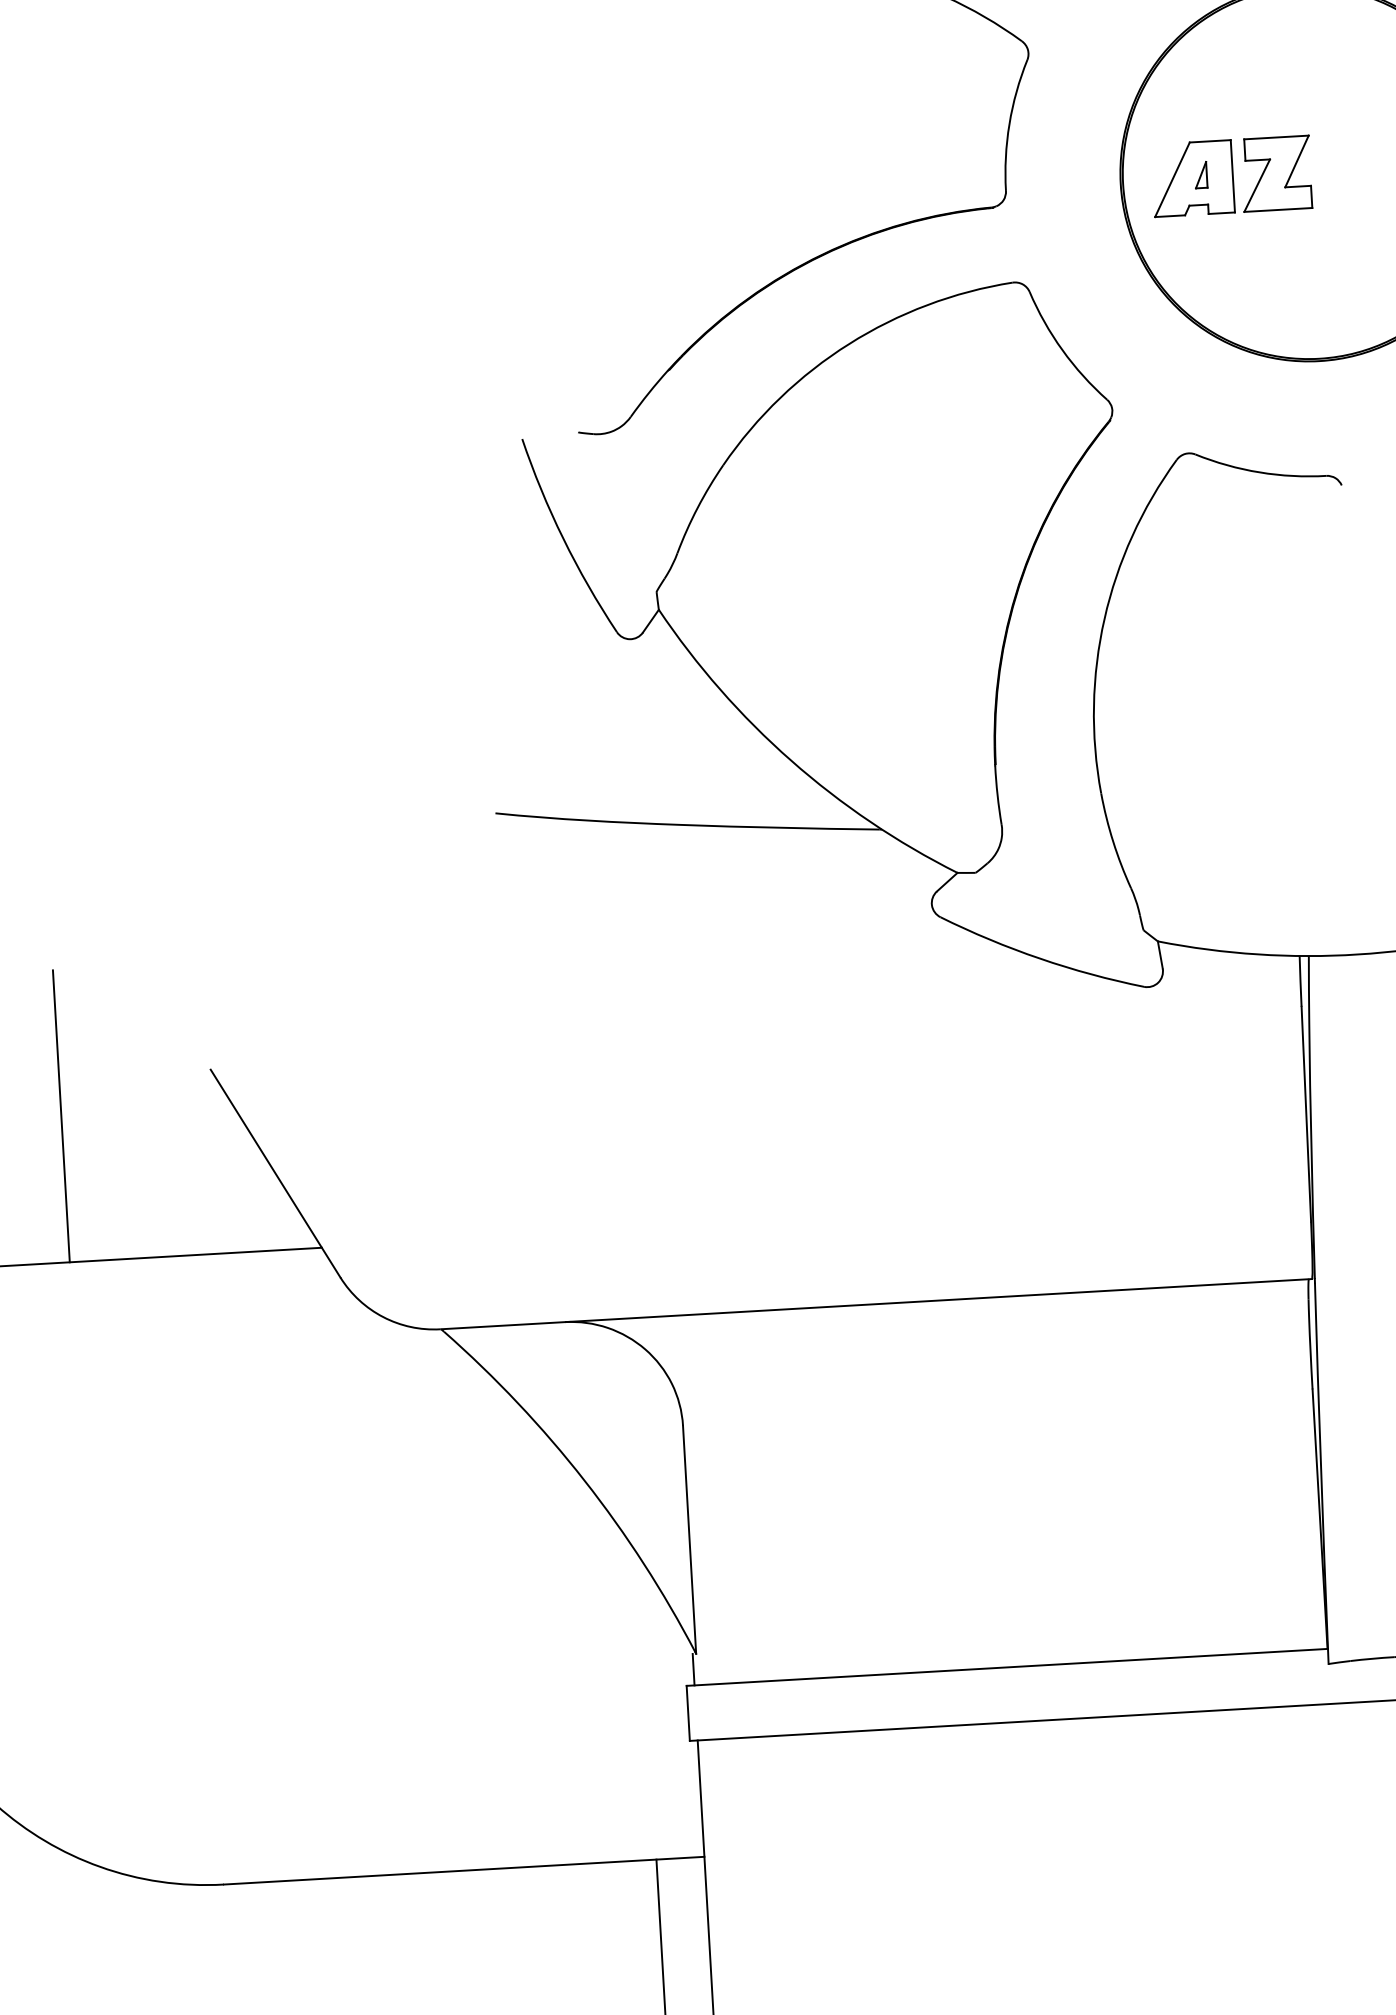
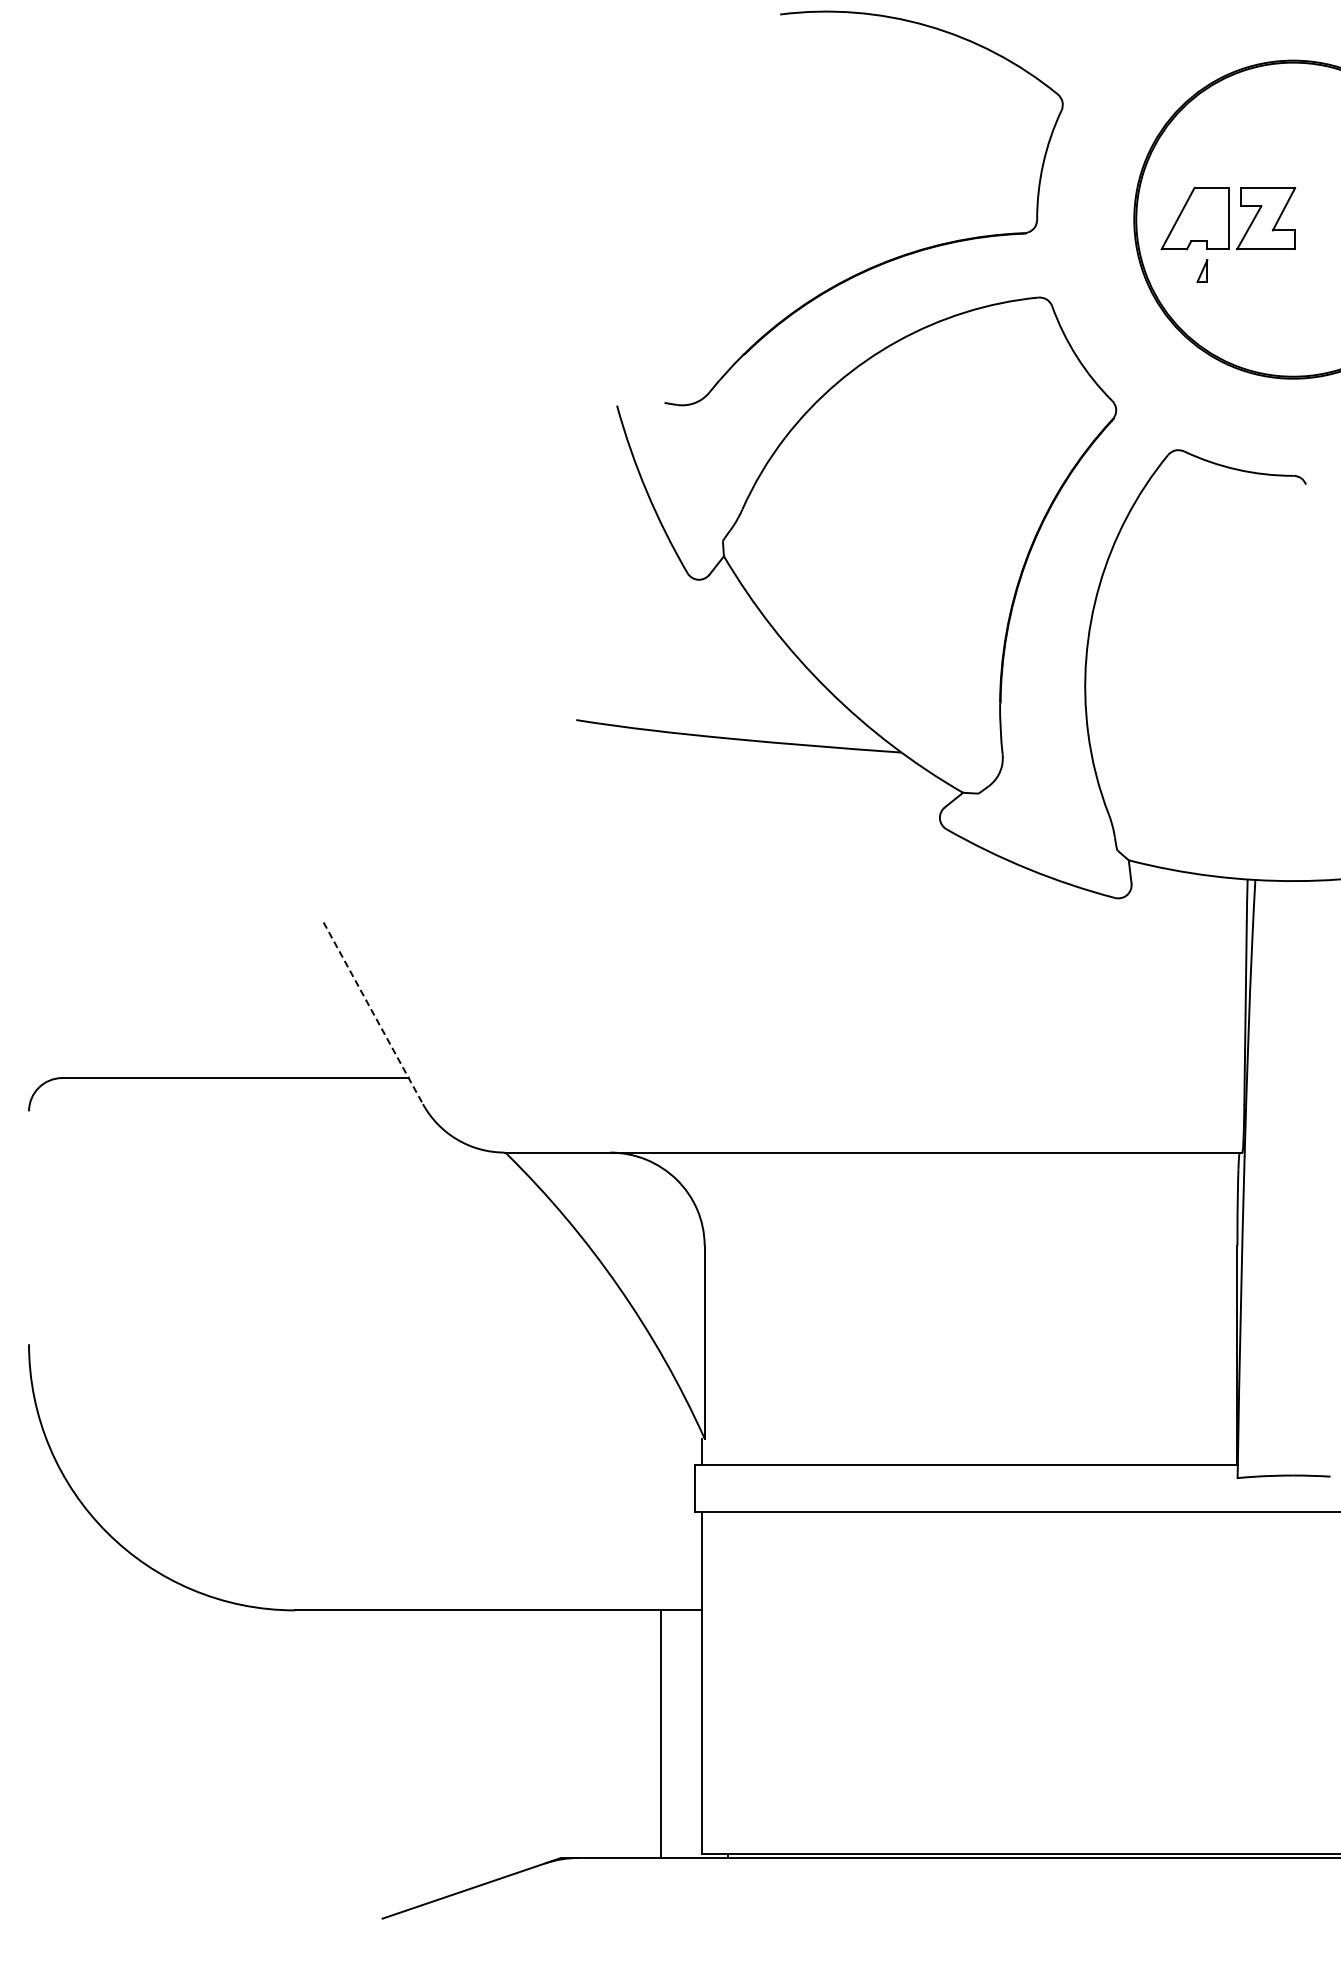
part: (1201, 174) -> (1202, 270), moved
line: (61, 1116) -> (195, 954), removed
line: (275, 1173) -> (373, 1013), solid -> dashed

